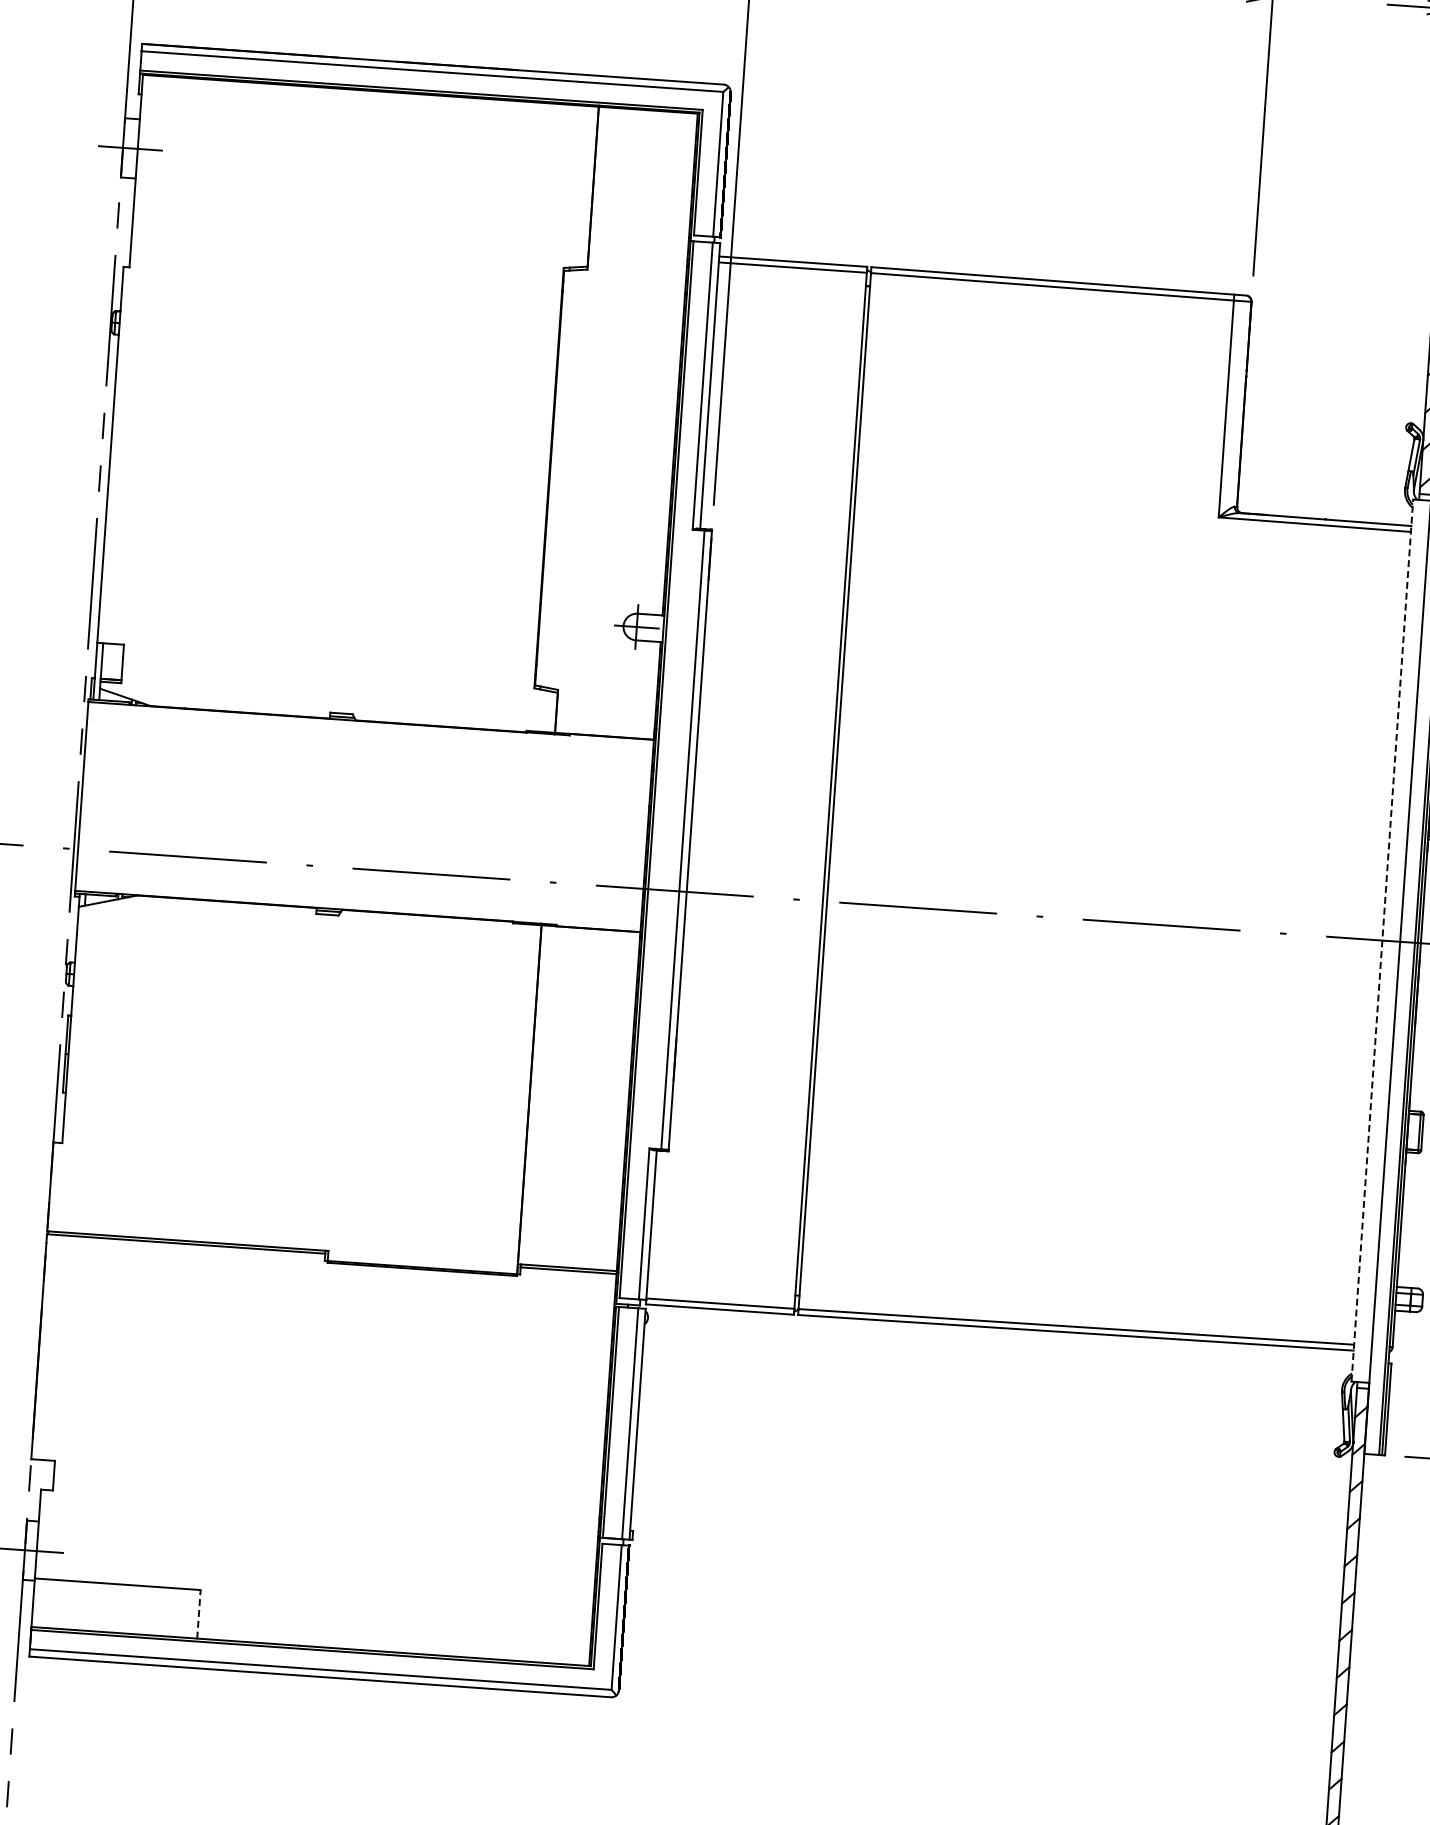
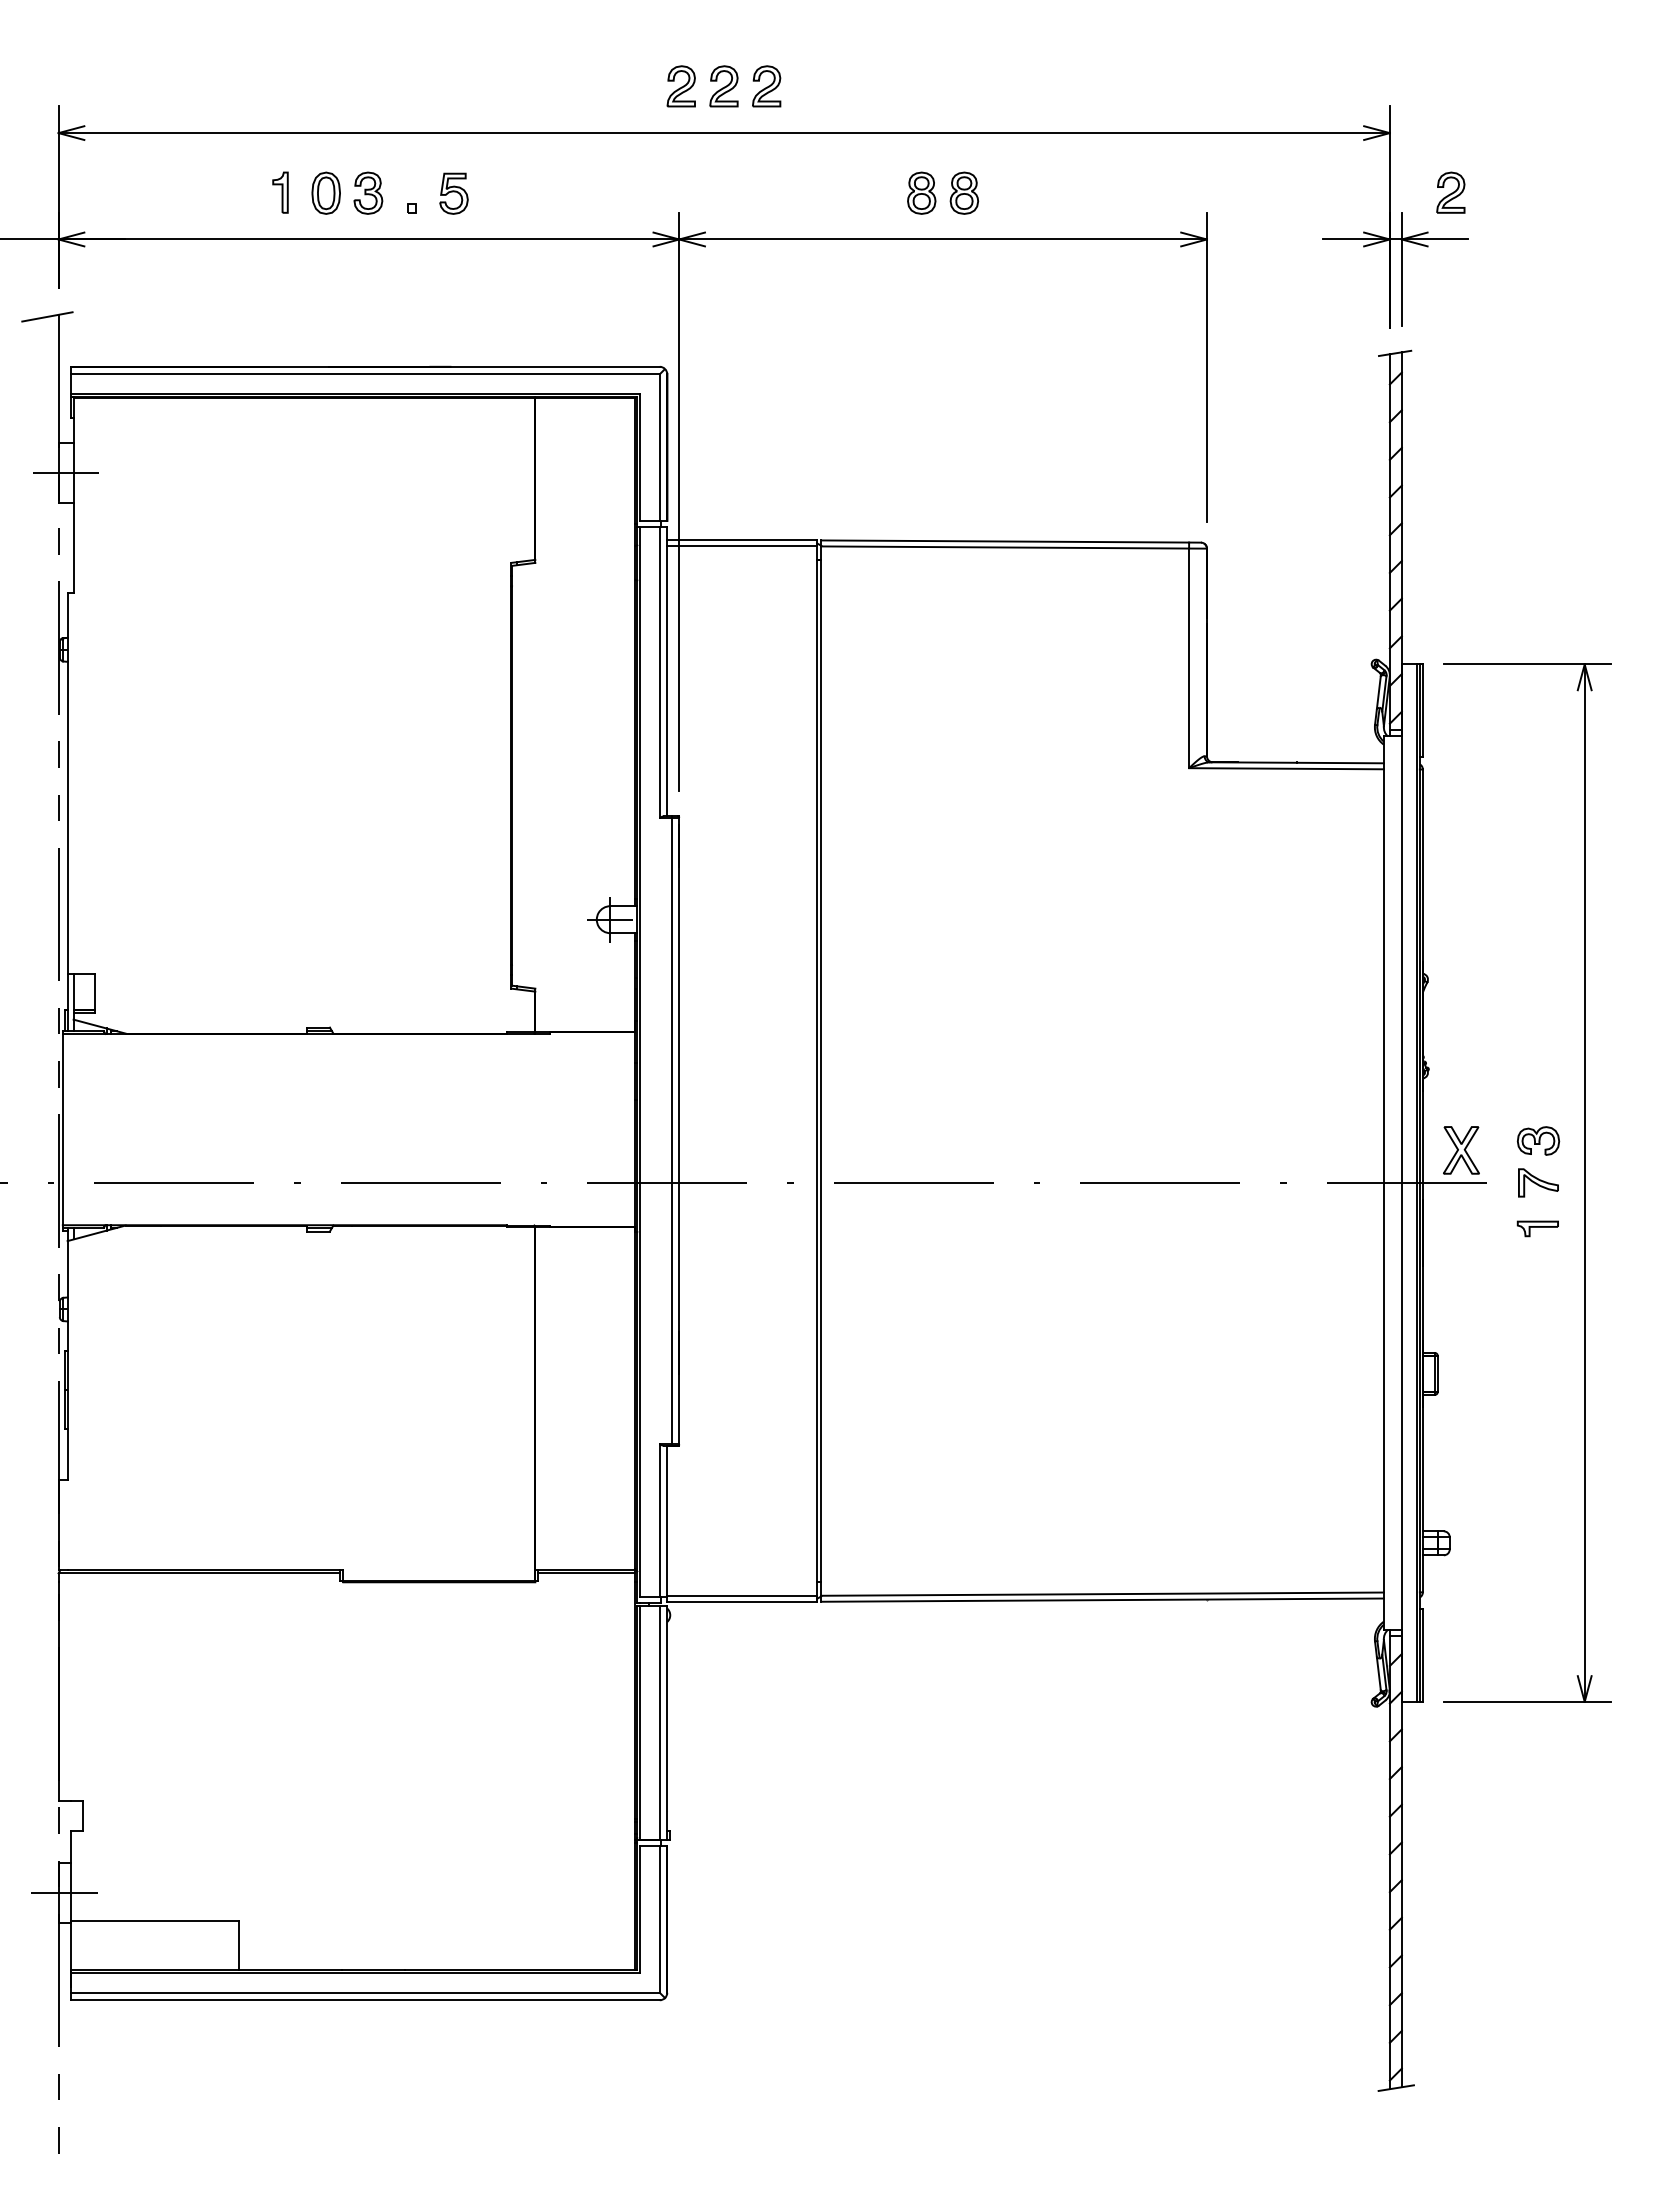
line: (1382, 940) -> (1383, 1183), dashed -> solid
line: (198, 1614) -> (238, 1945), dashed -> solid

